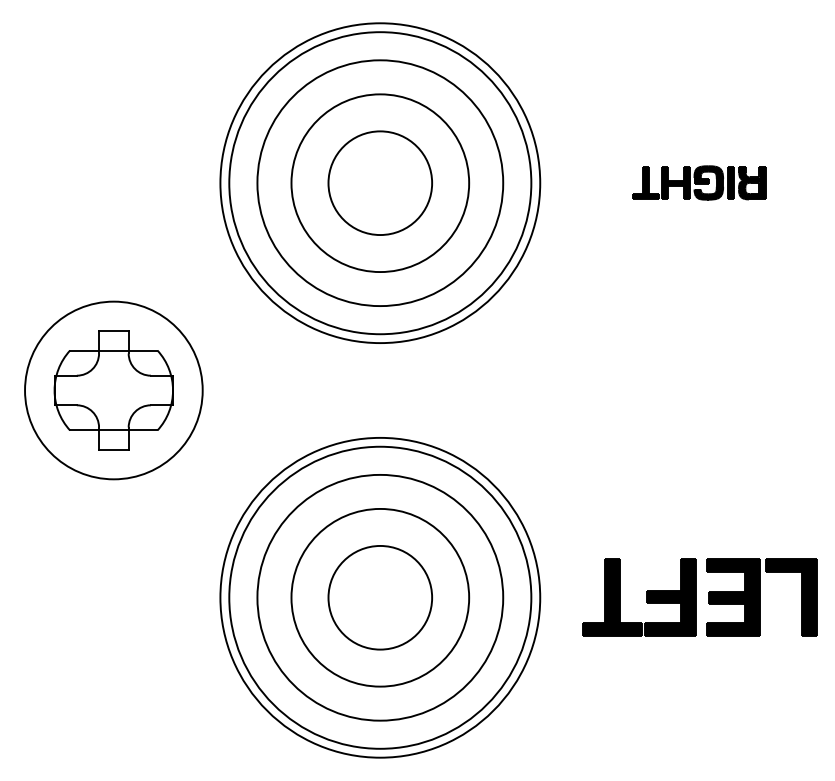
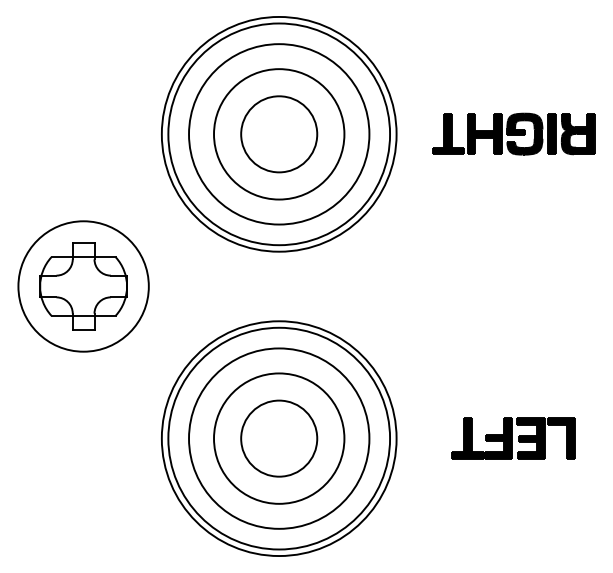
part: (699, 182) -> (513, 133), size x1.67
part: (699, 597) -> (513, 438), size x0.71

